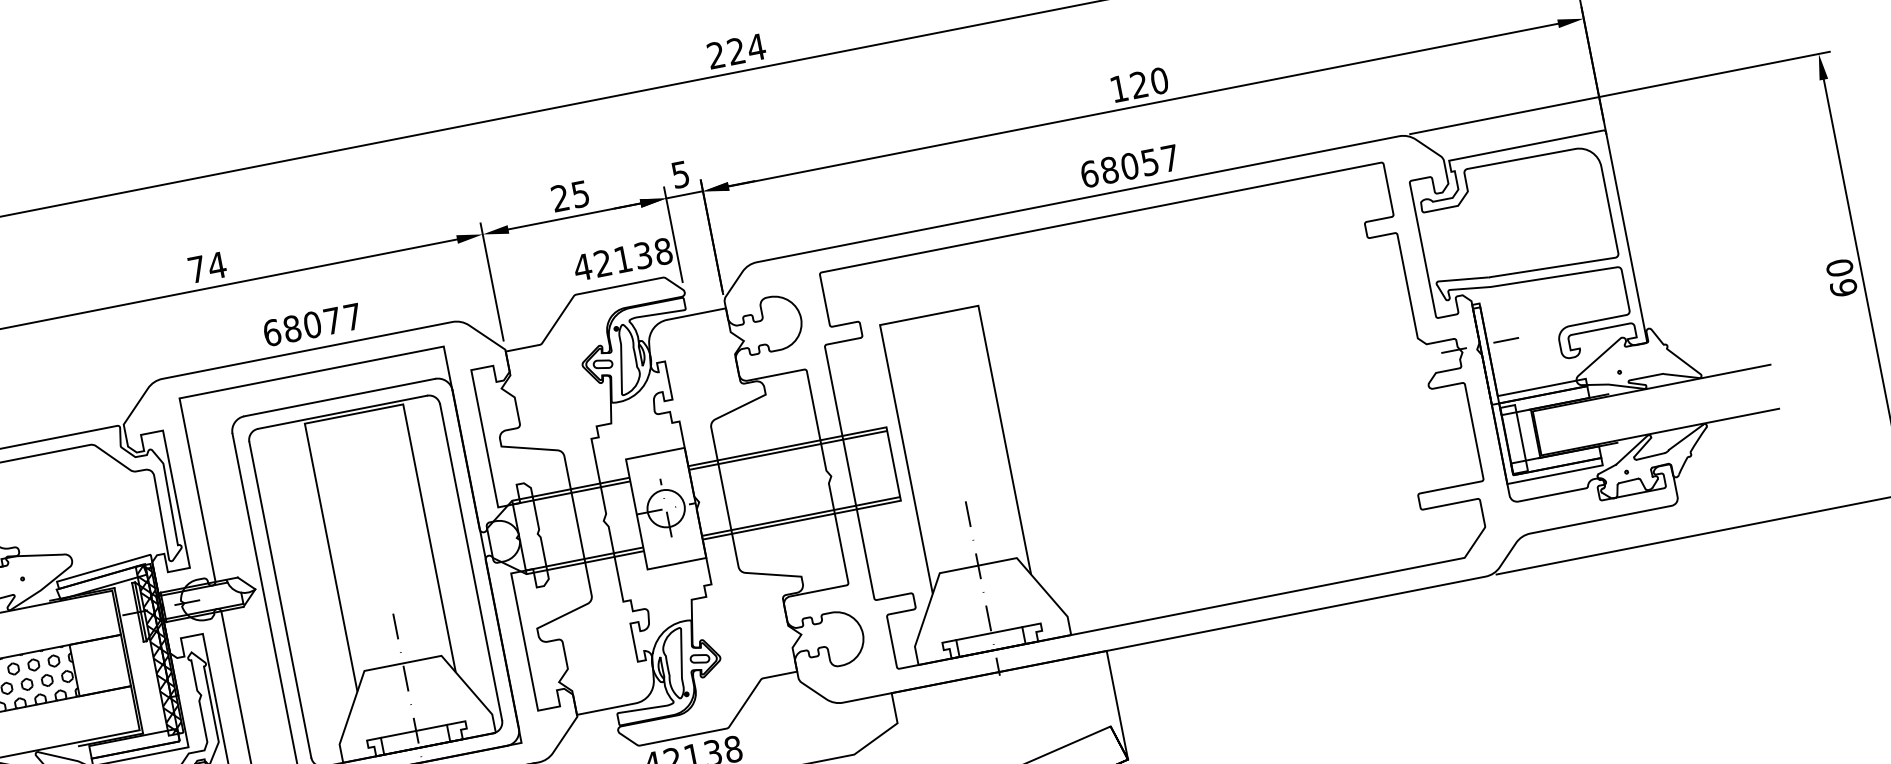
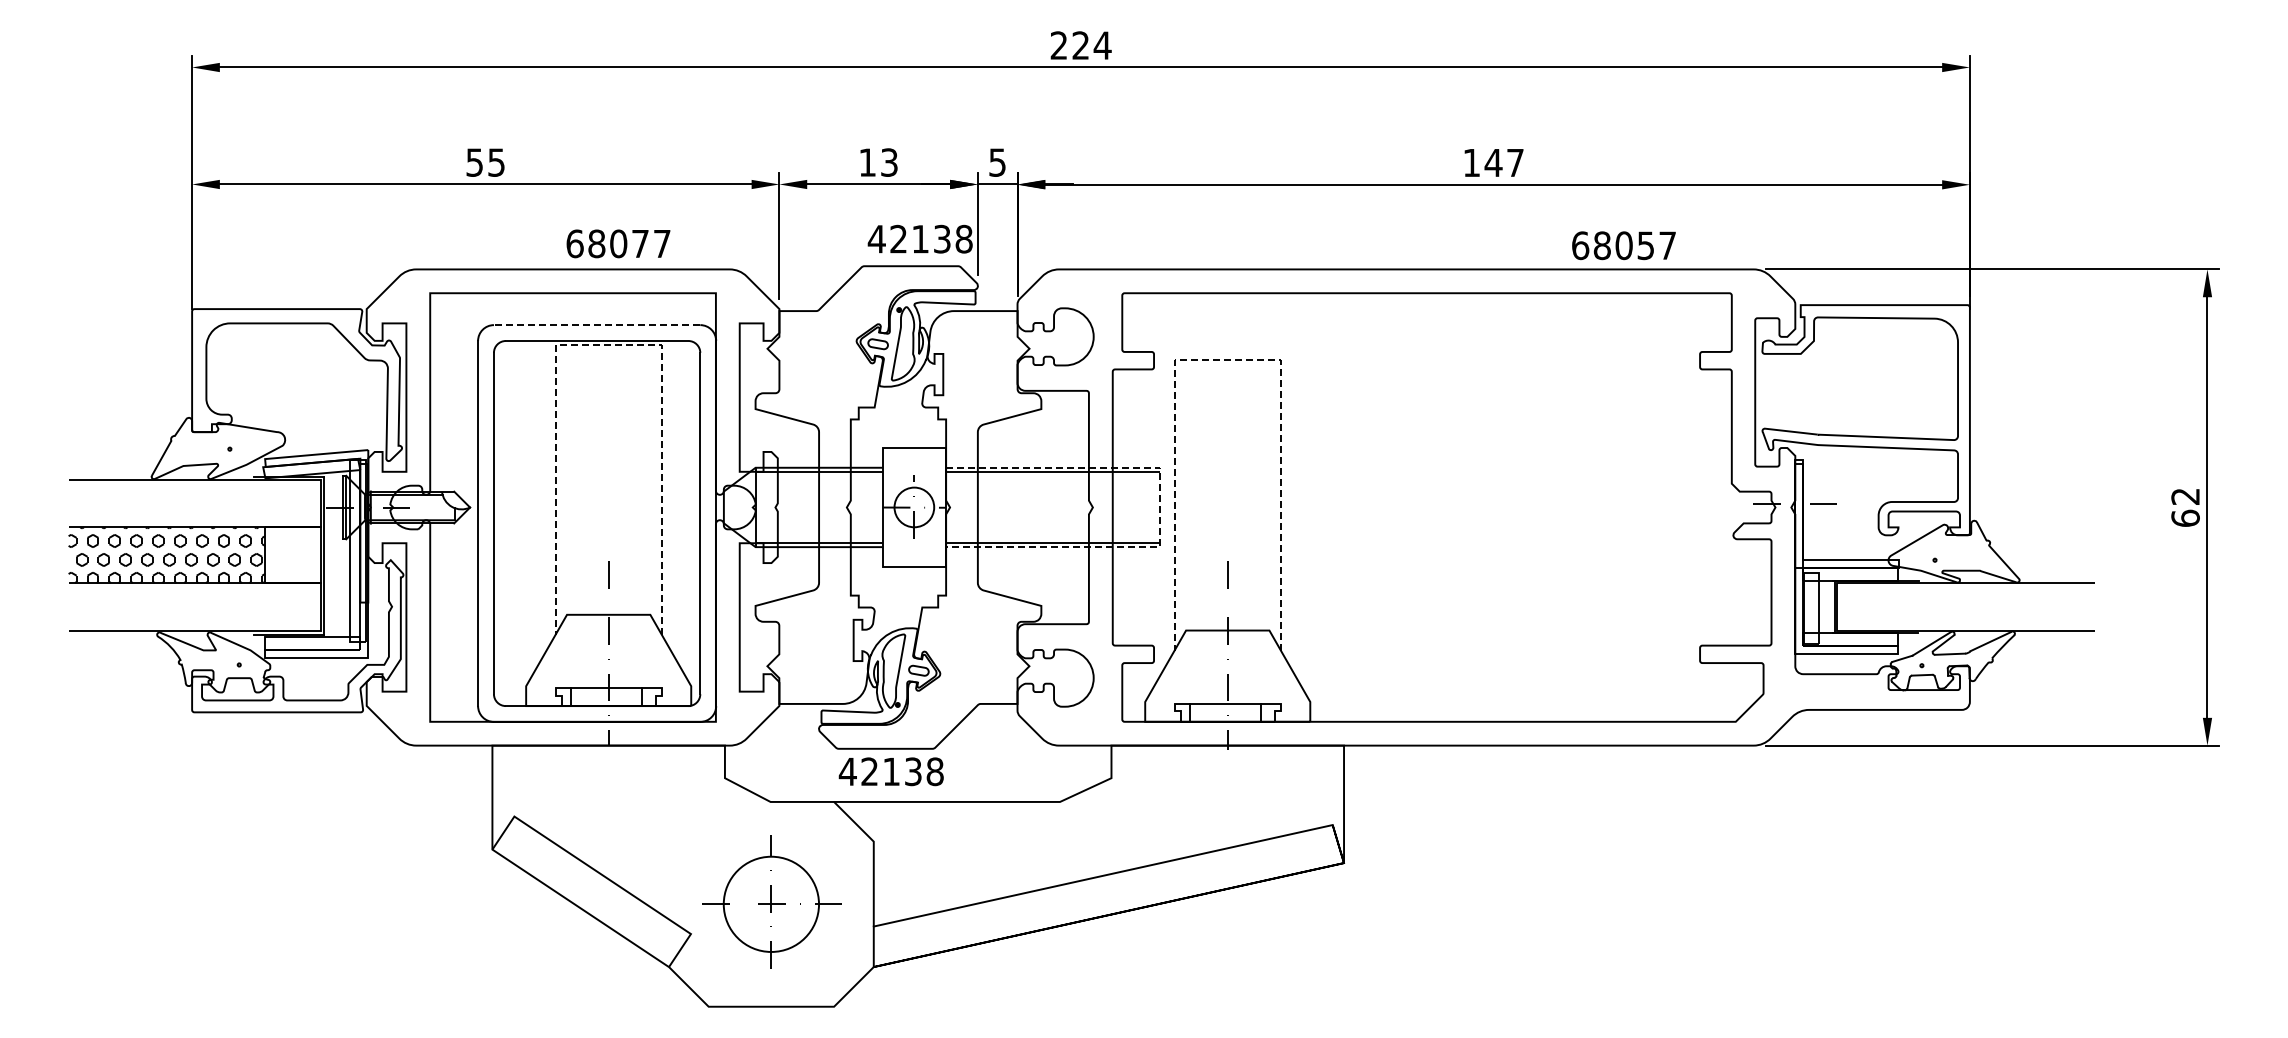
text: (1149, 82) -> (1504, 162), 120 -> 147
text: (1129, 166) -> (1623, 245), moved
text: (570, 196) -> (878, 162), 25 -> 13
text: (206, 267) -> (485, 162), 74 -> 55
text: (1839, 267) -> (2185, 496), 60 -> 62
line: (929, 315) -> (1227, 360), solid -> dashed
text: (312, 324) -> (618, 243), moved
line: (339, 398) -> (596, 325), solid -> dashed
line: (353, 414) -> (608, 345), solid -> dashed
line: (893, 464) -> (1160, 507), solid -> dashed
hatch: (159, 649) -> (358, 550), removed

